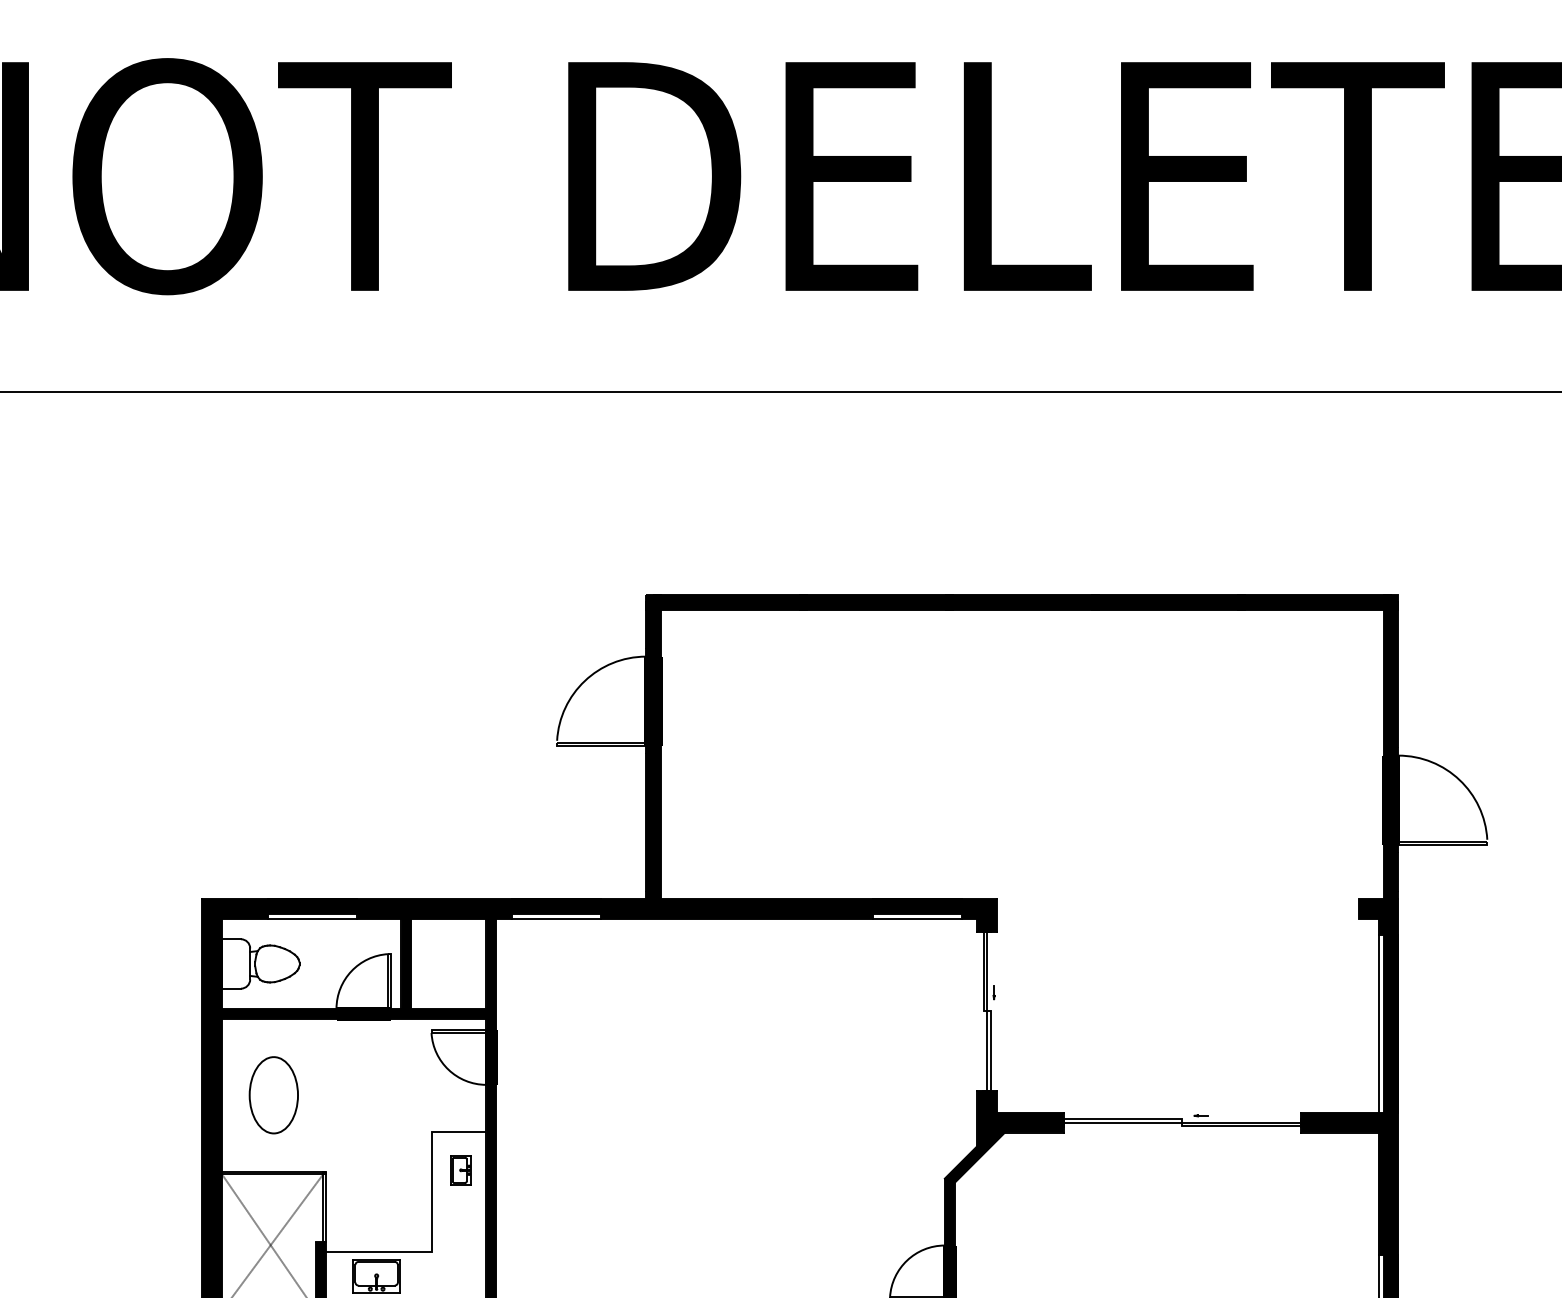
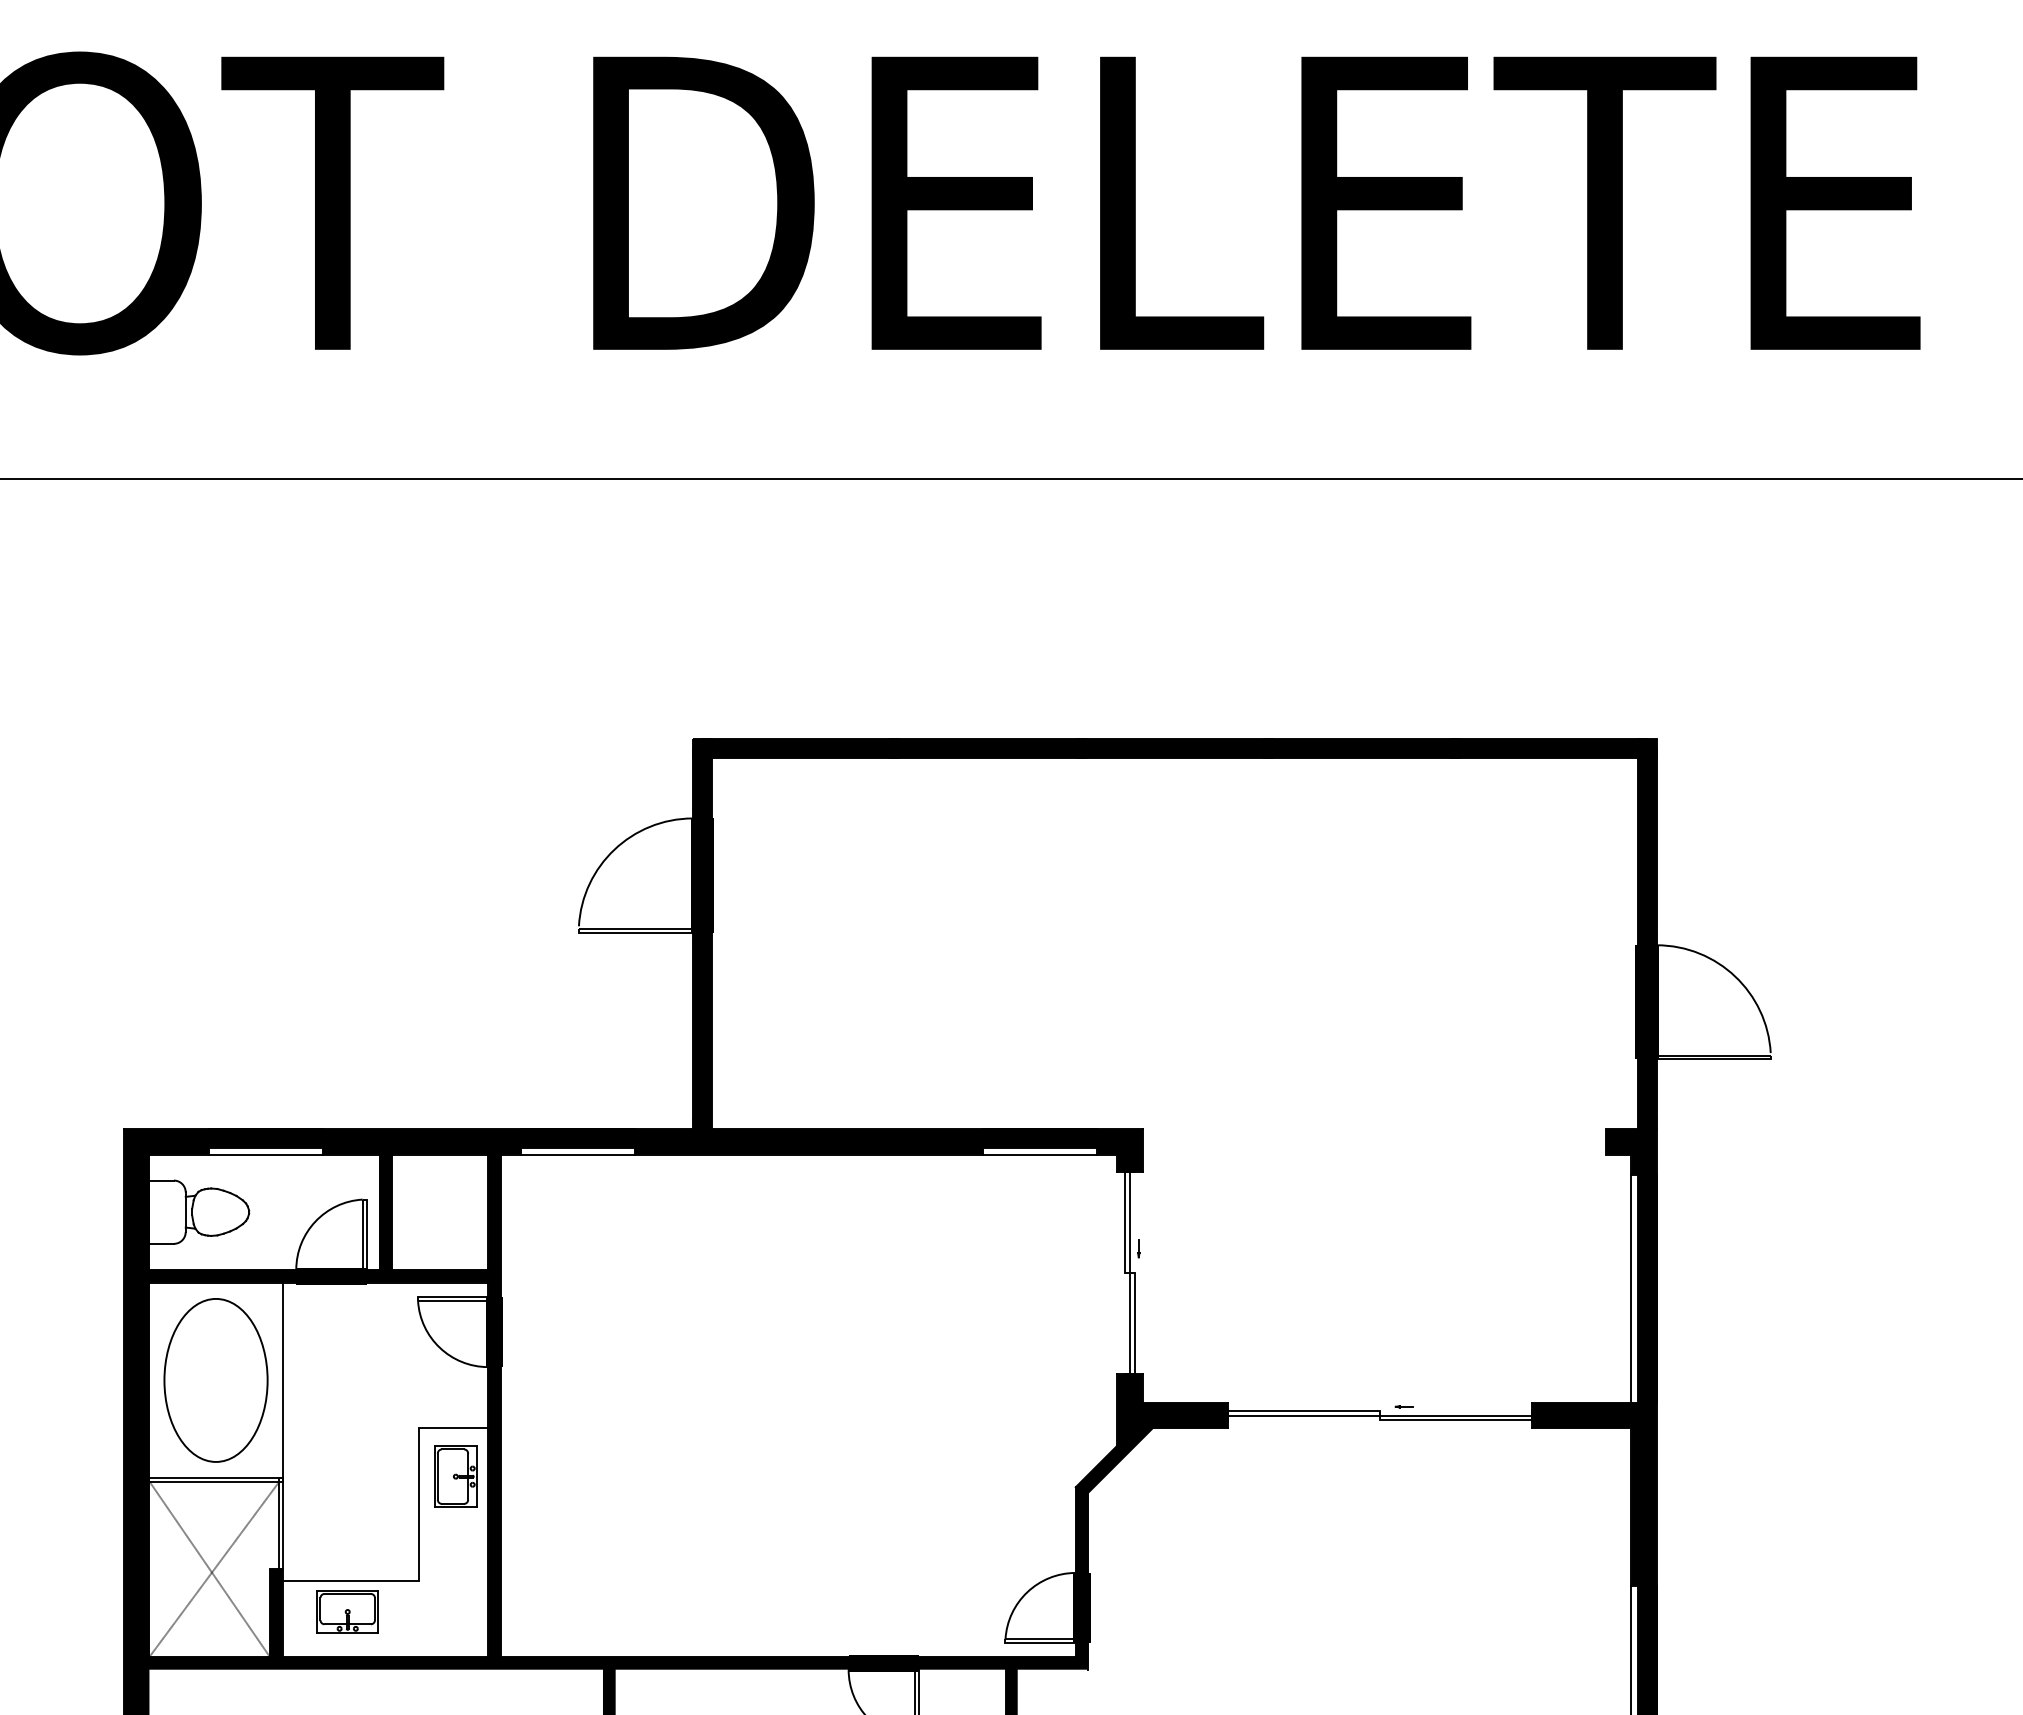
part: (273, 1095) -> (215, 1380), size x1.67
line: (325, 1095) -> (282, 1380), added
part: (460, 1170) -> (455, 1476), size x1.67

